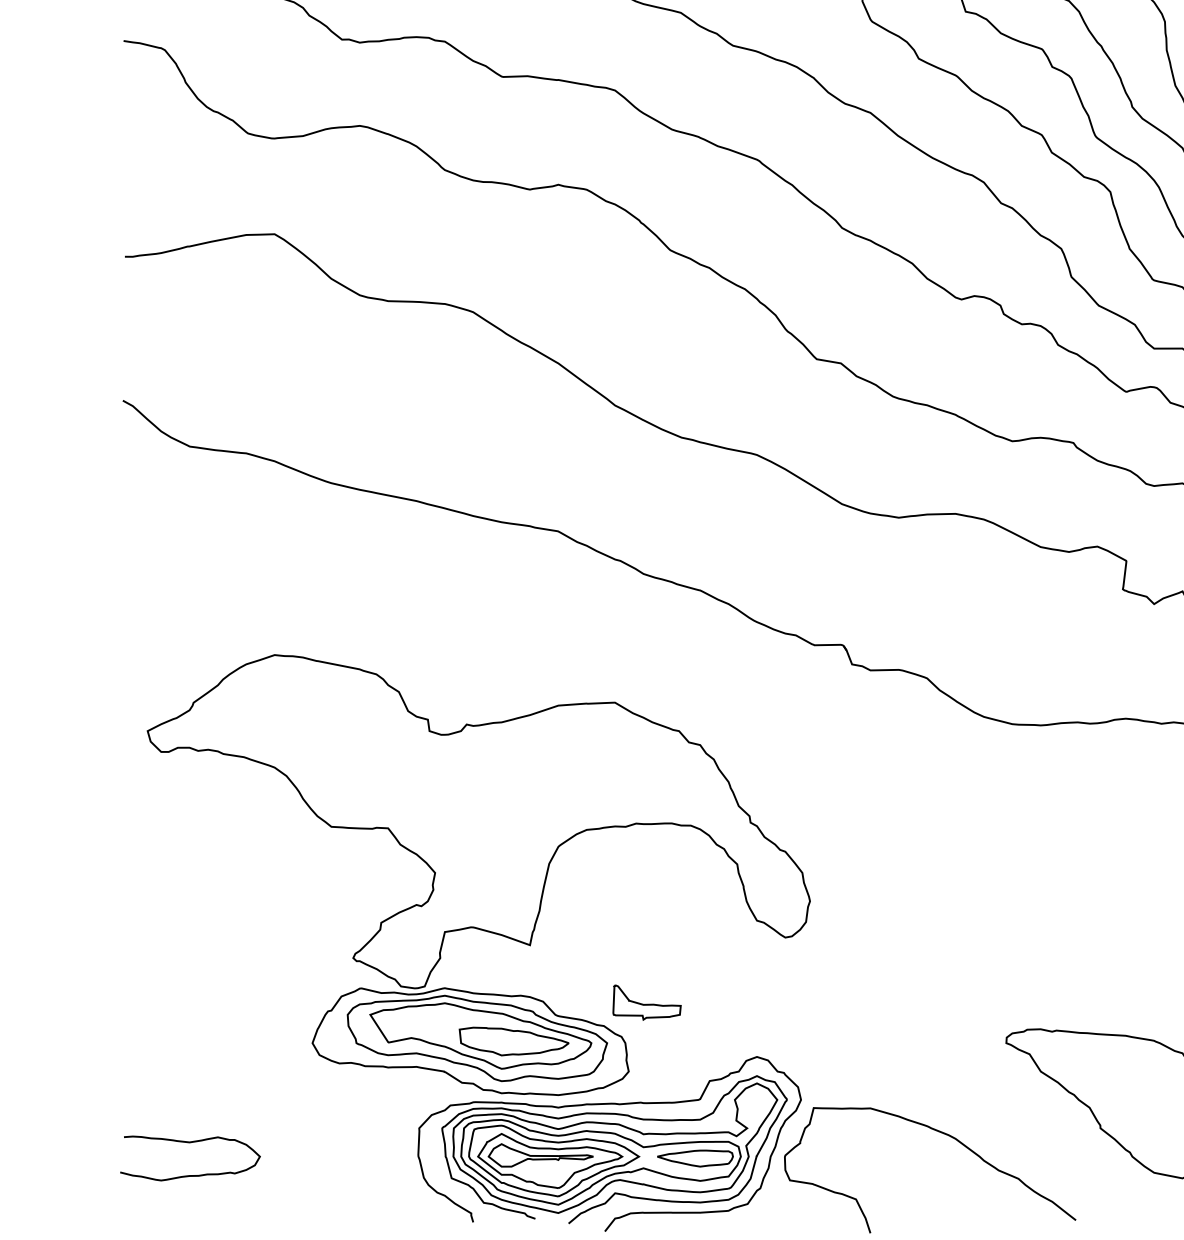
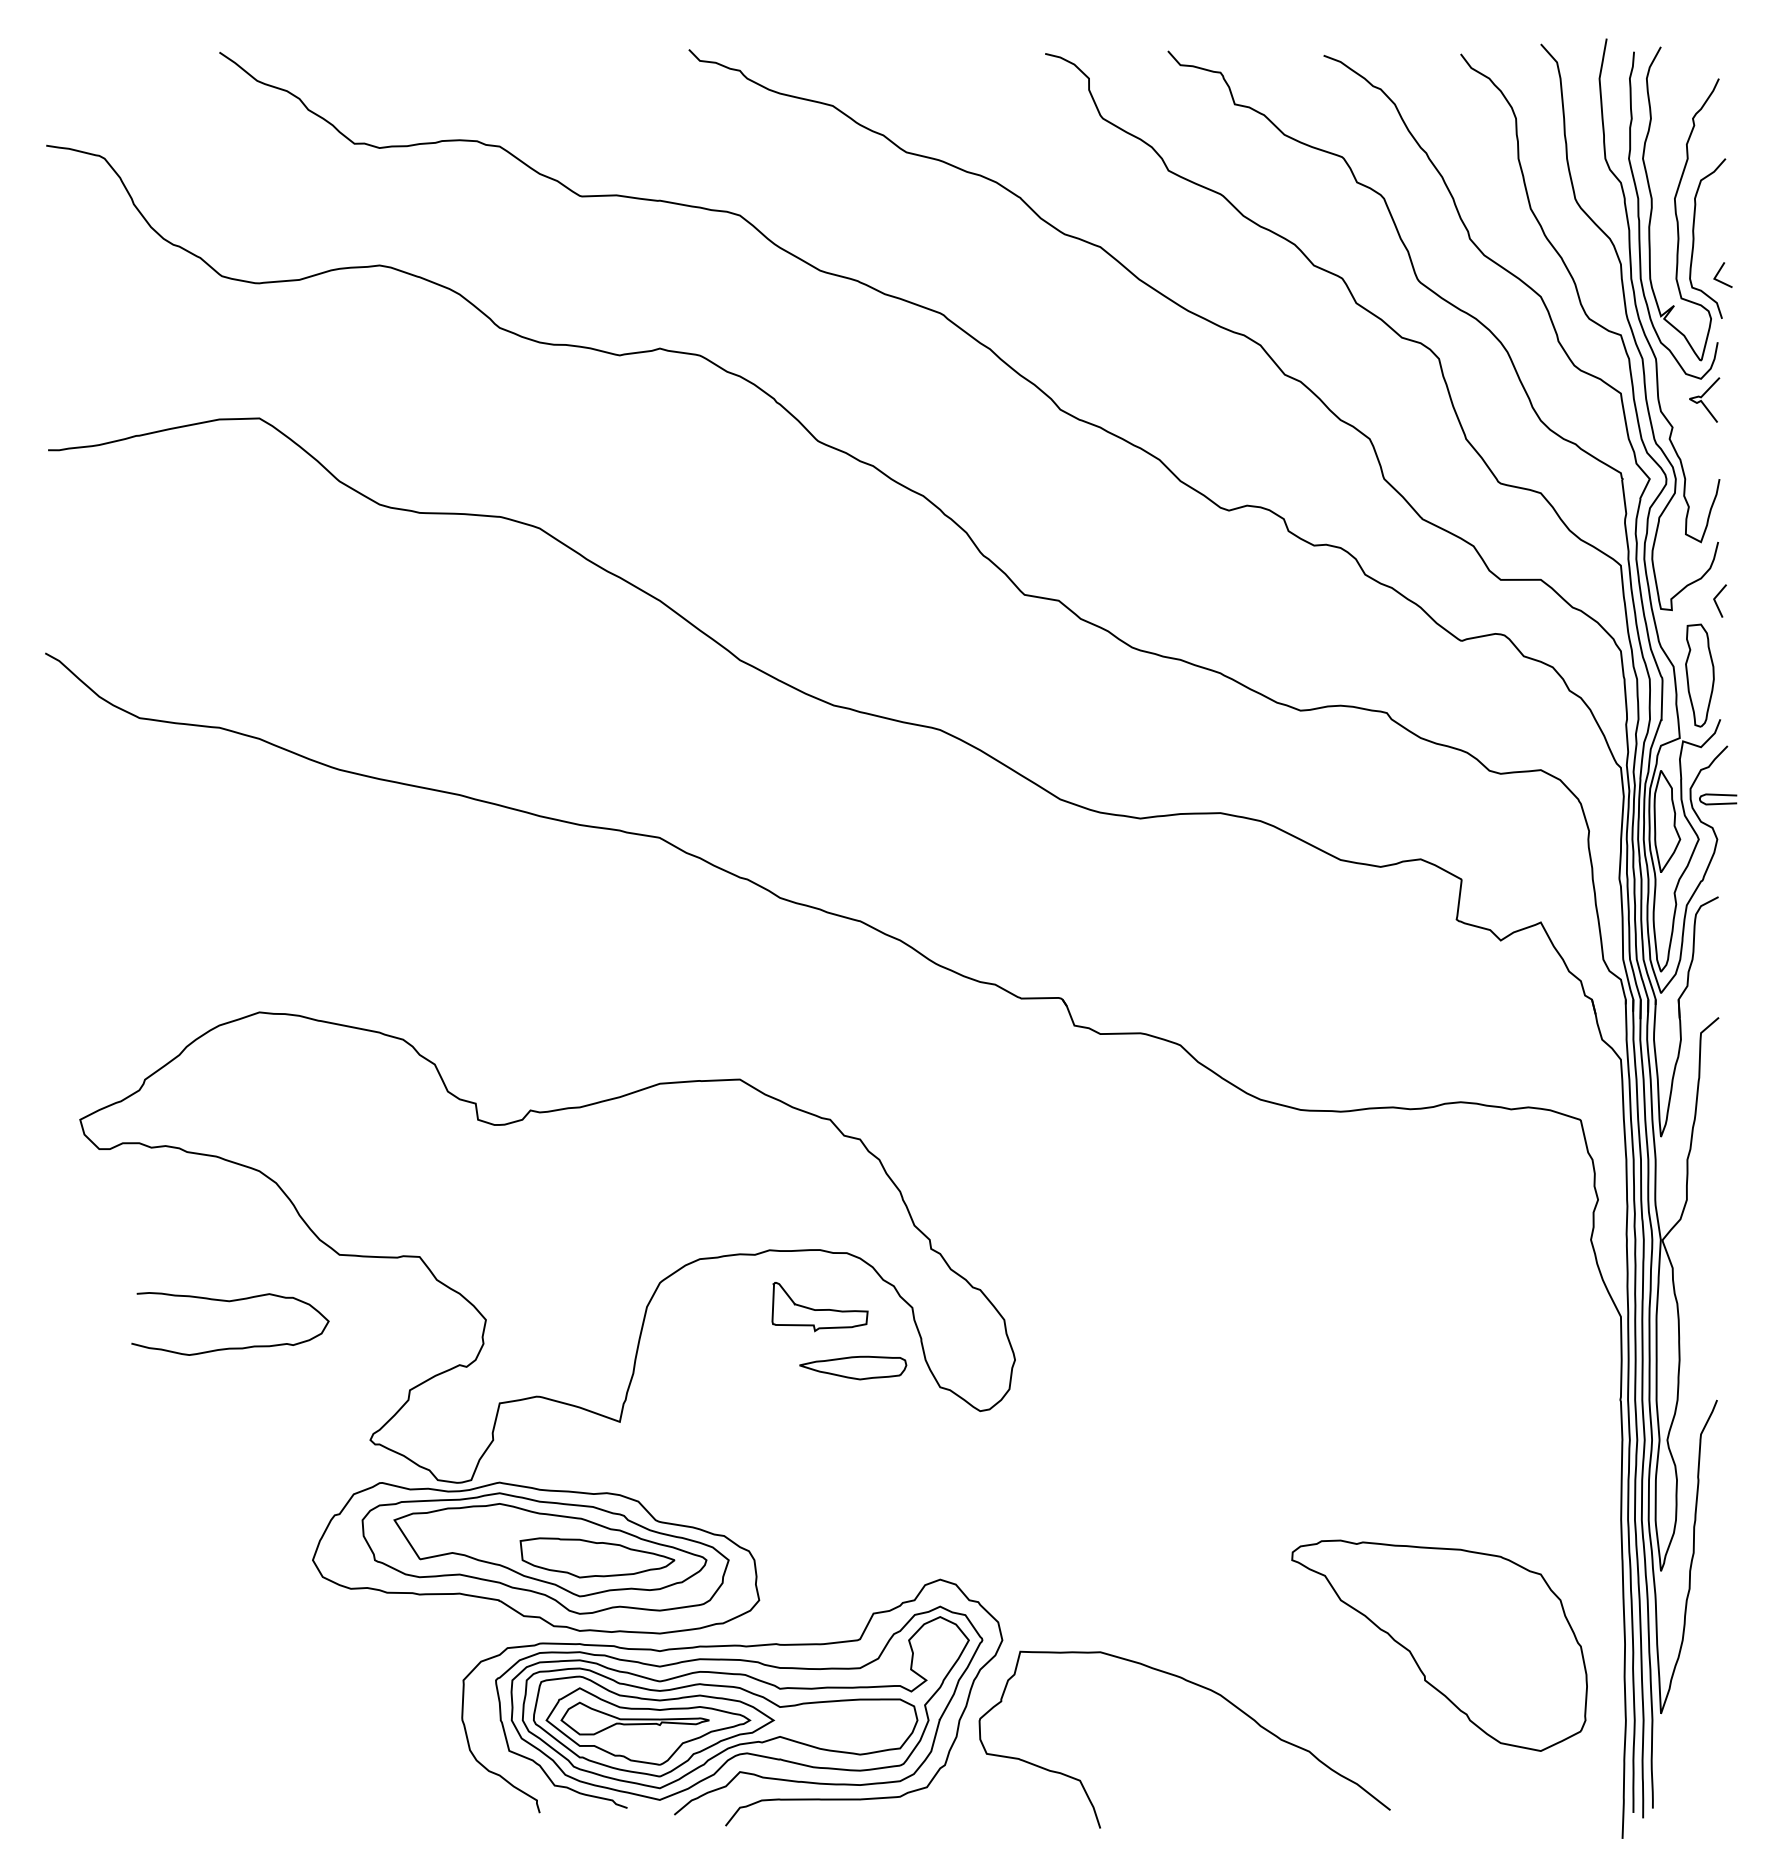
part: (646, 1003) -> (819, 1307), moved
curve: (189, 1143) -> (229, 1302), moved
part: (695, 1158) -> (853, 1367), moved

